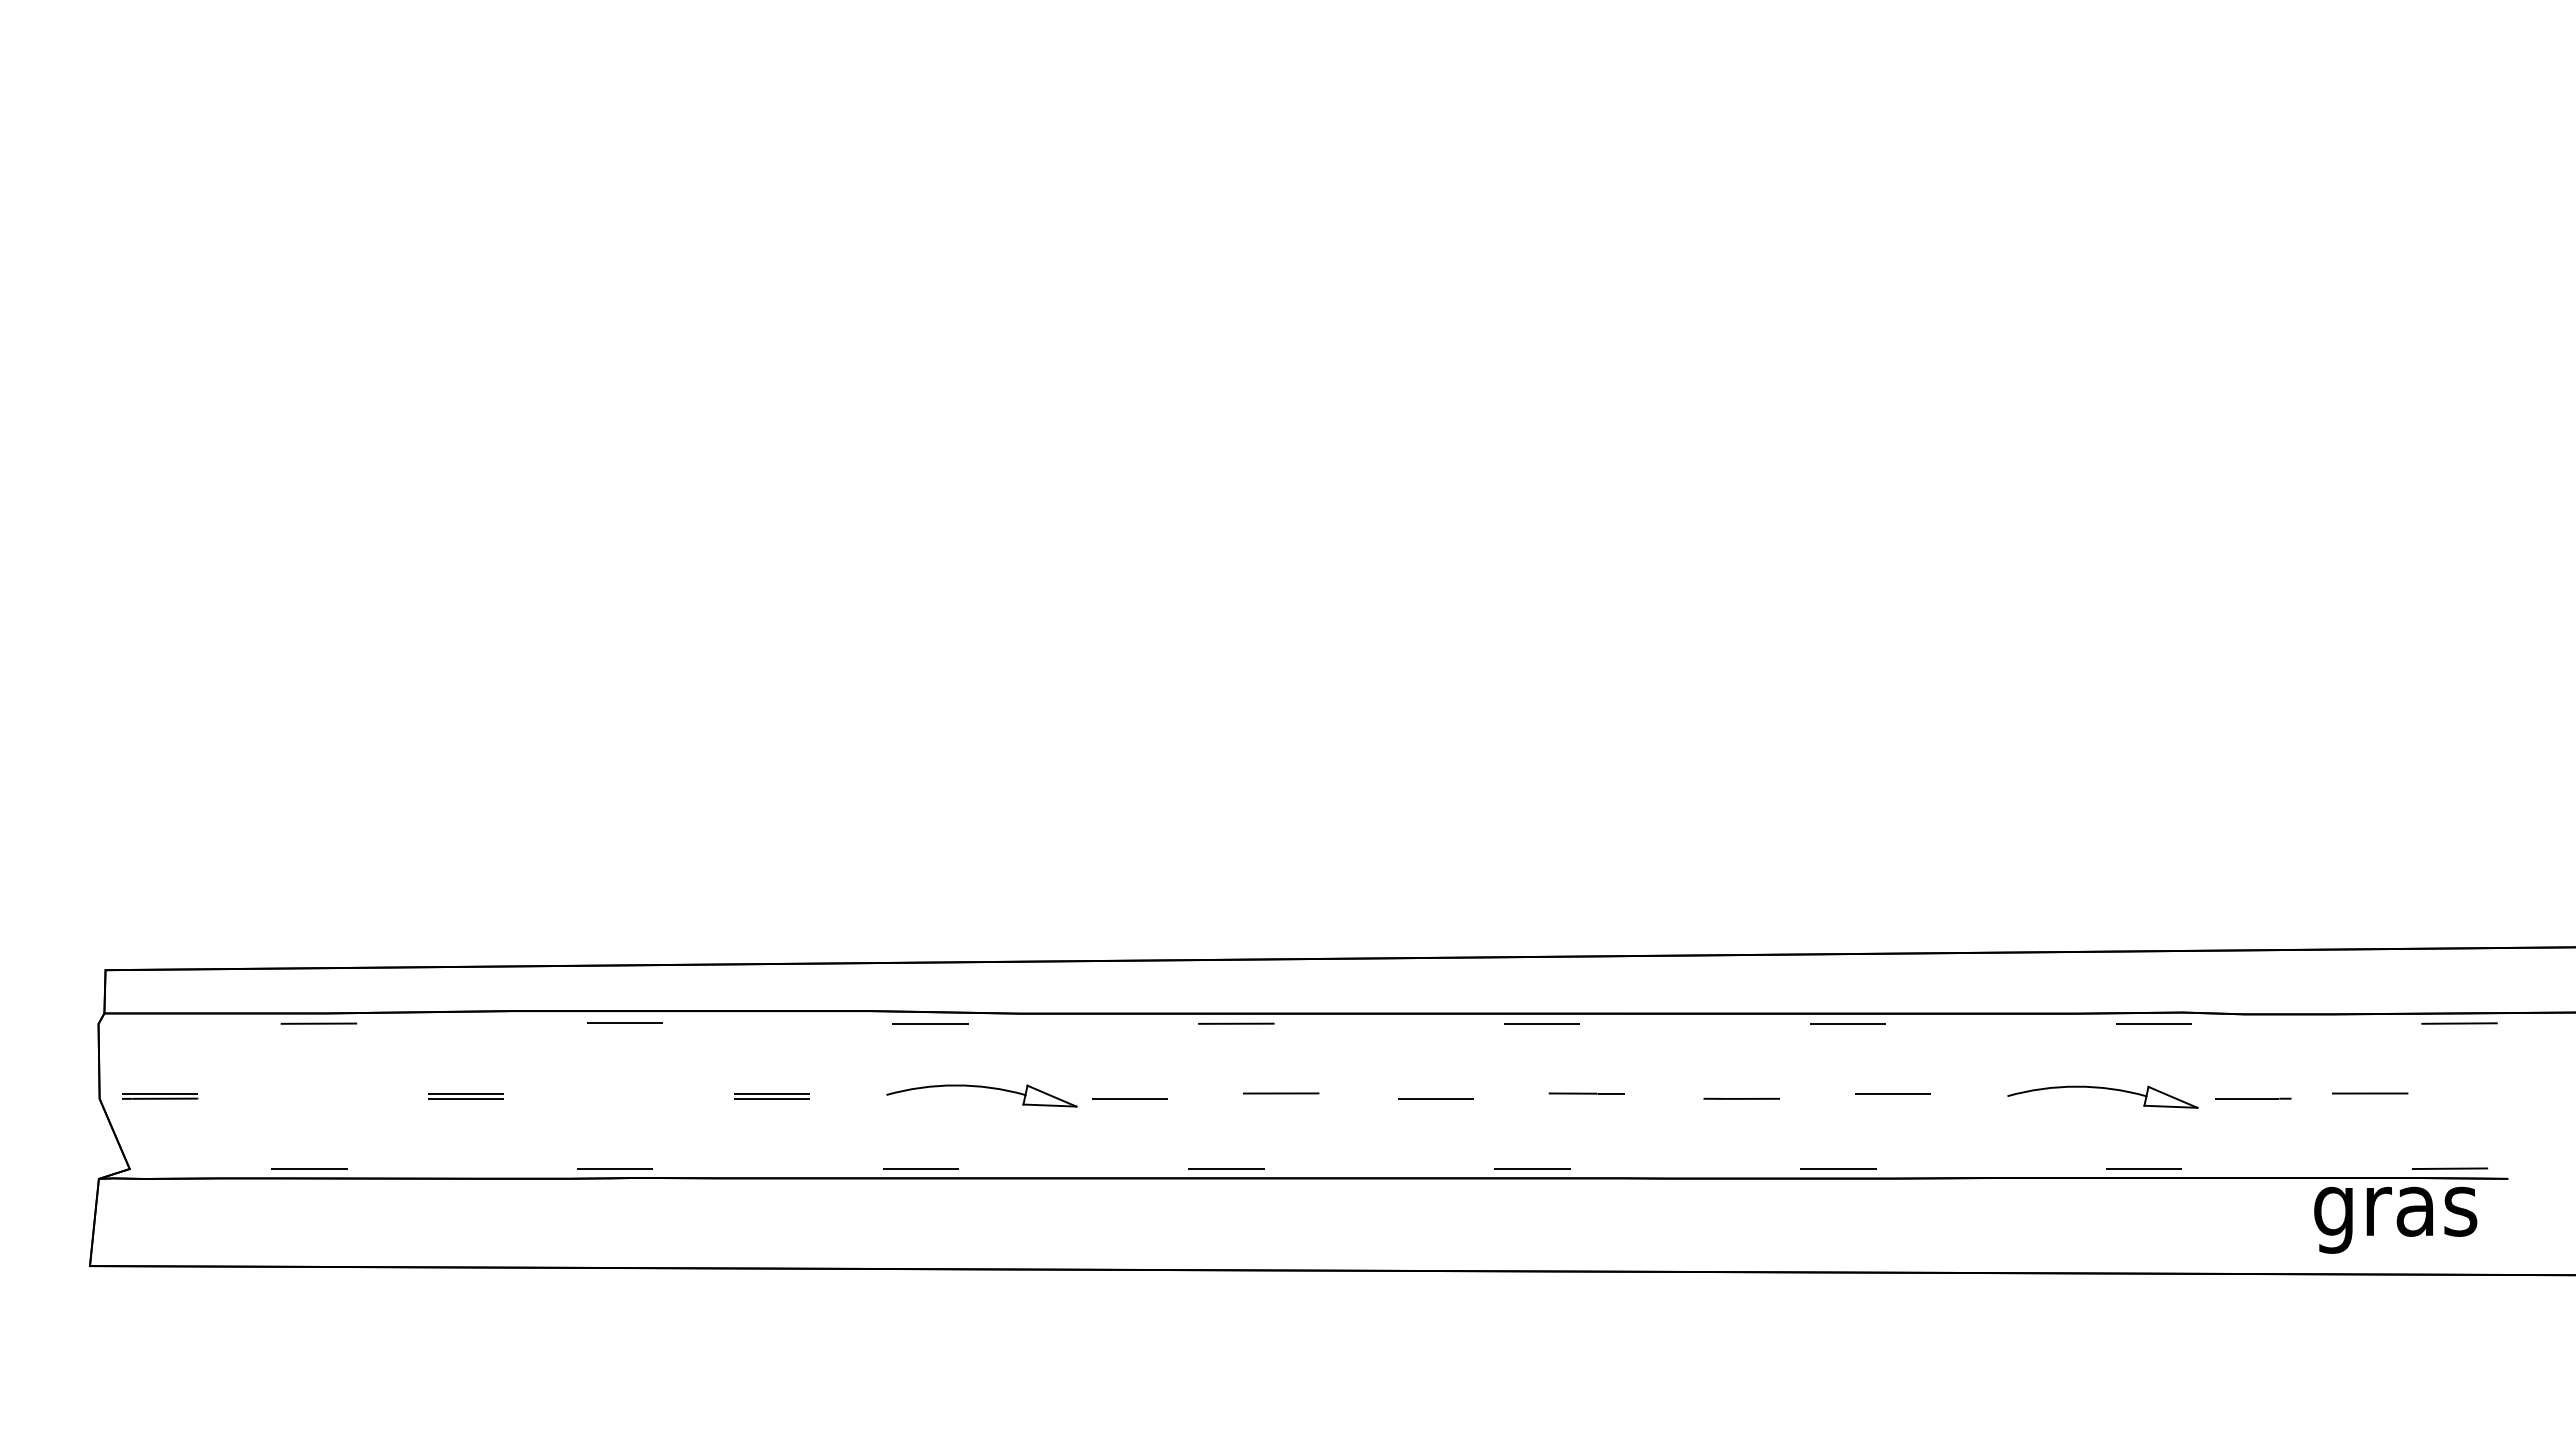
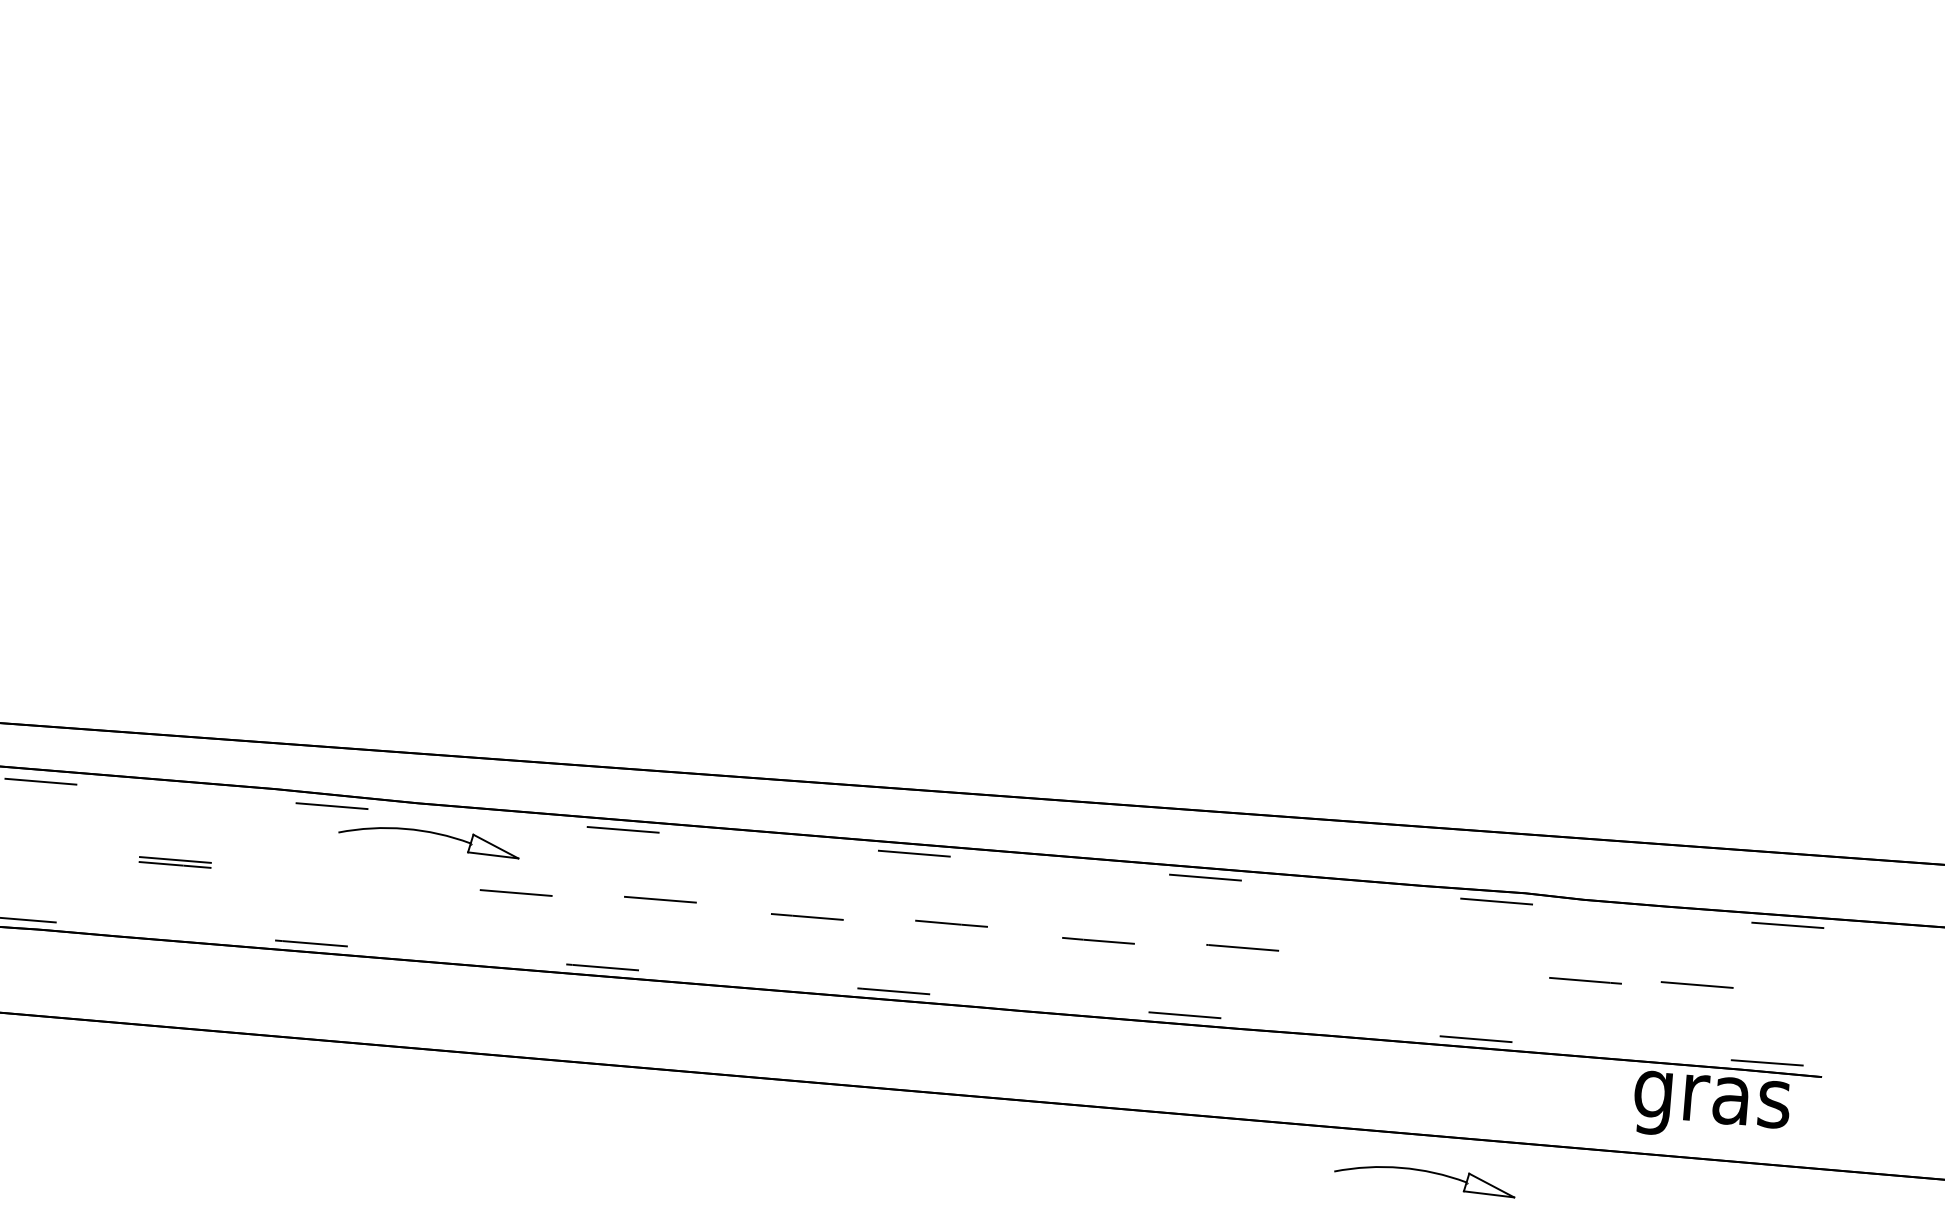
part: (981, 1087) -> (429, 832), moved
part: (2105, 1089) -> (1428, 1172), moved

